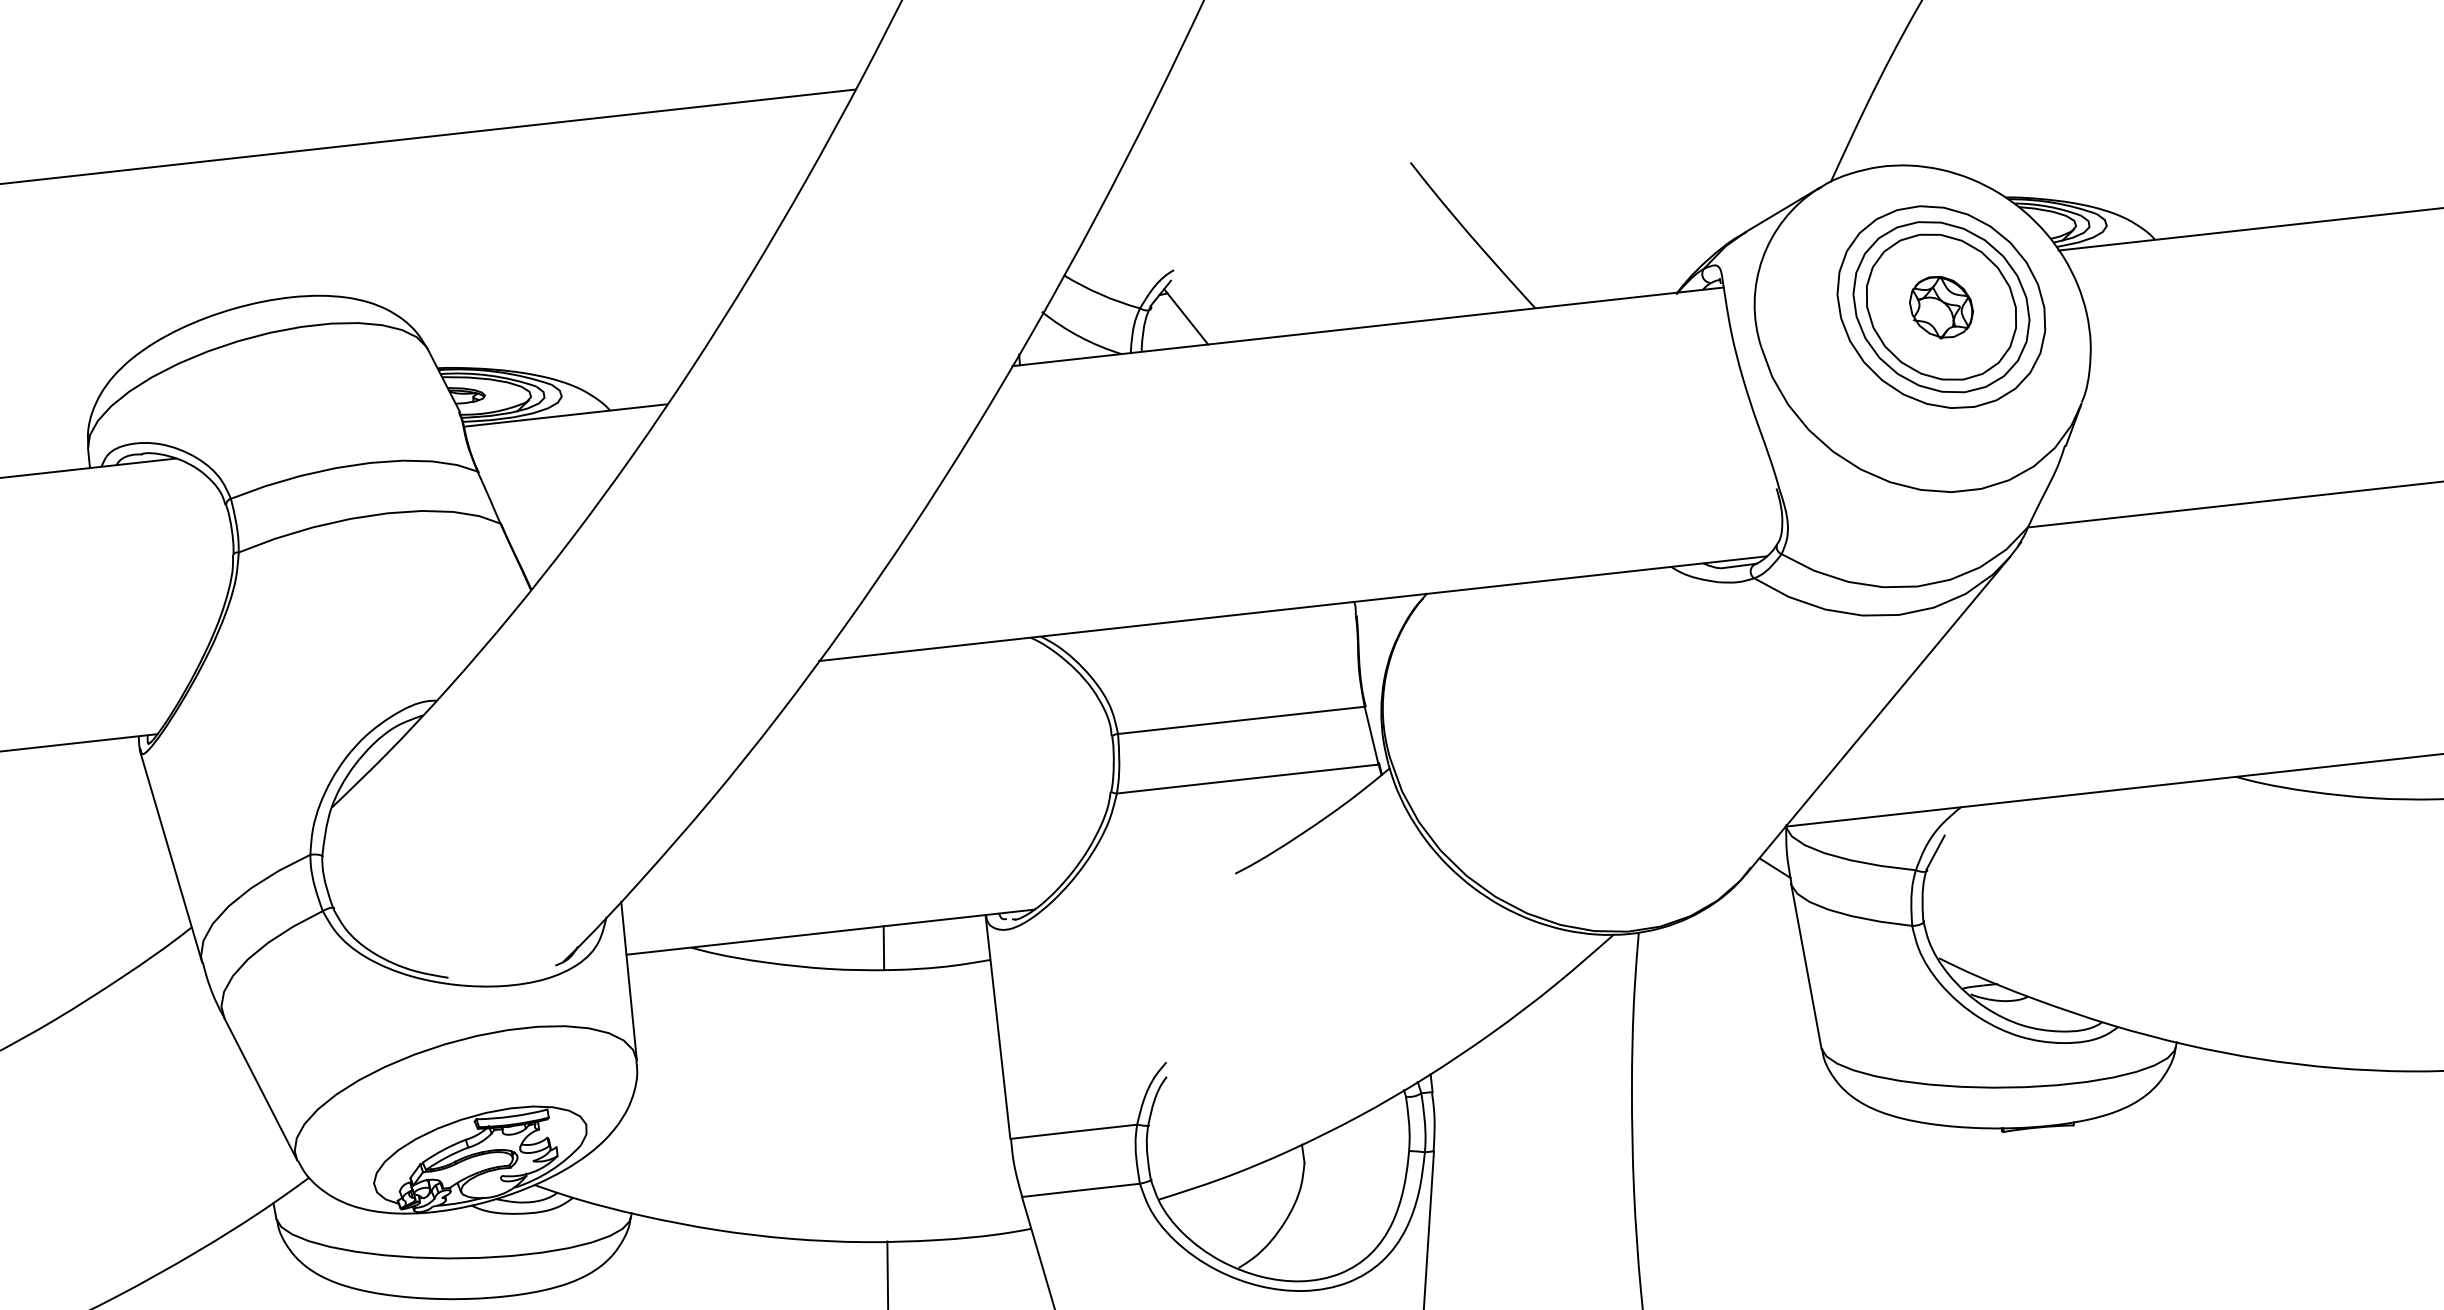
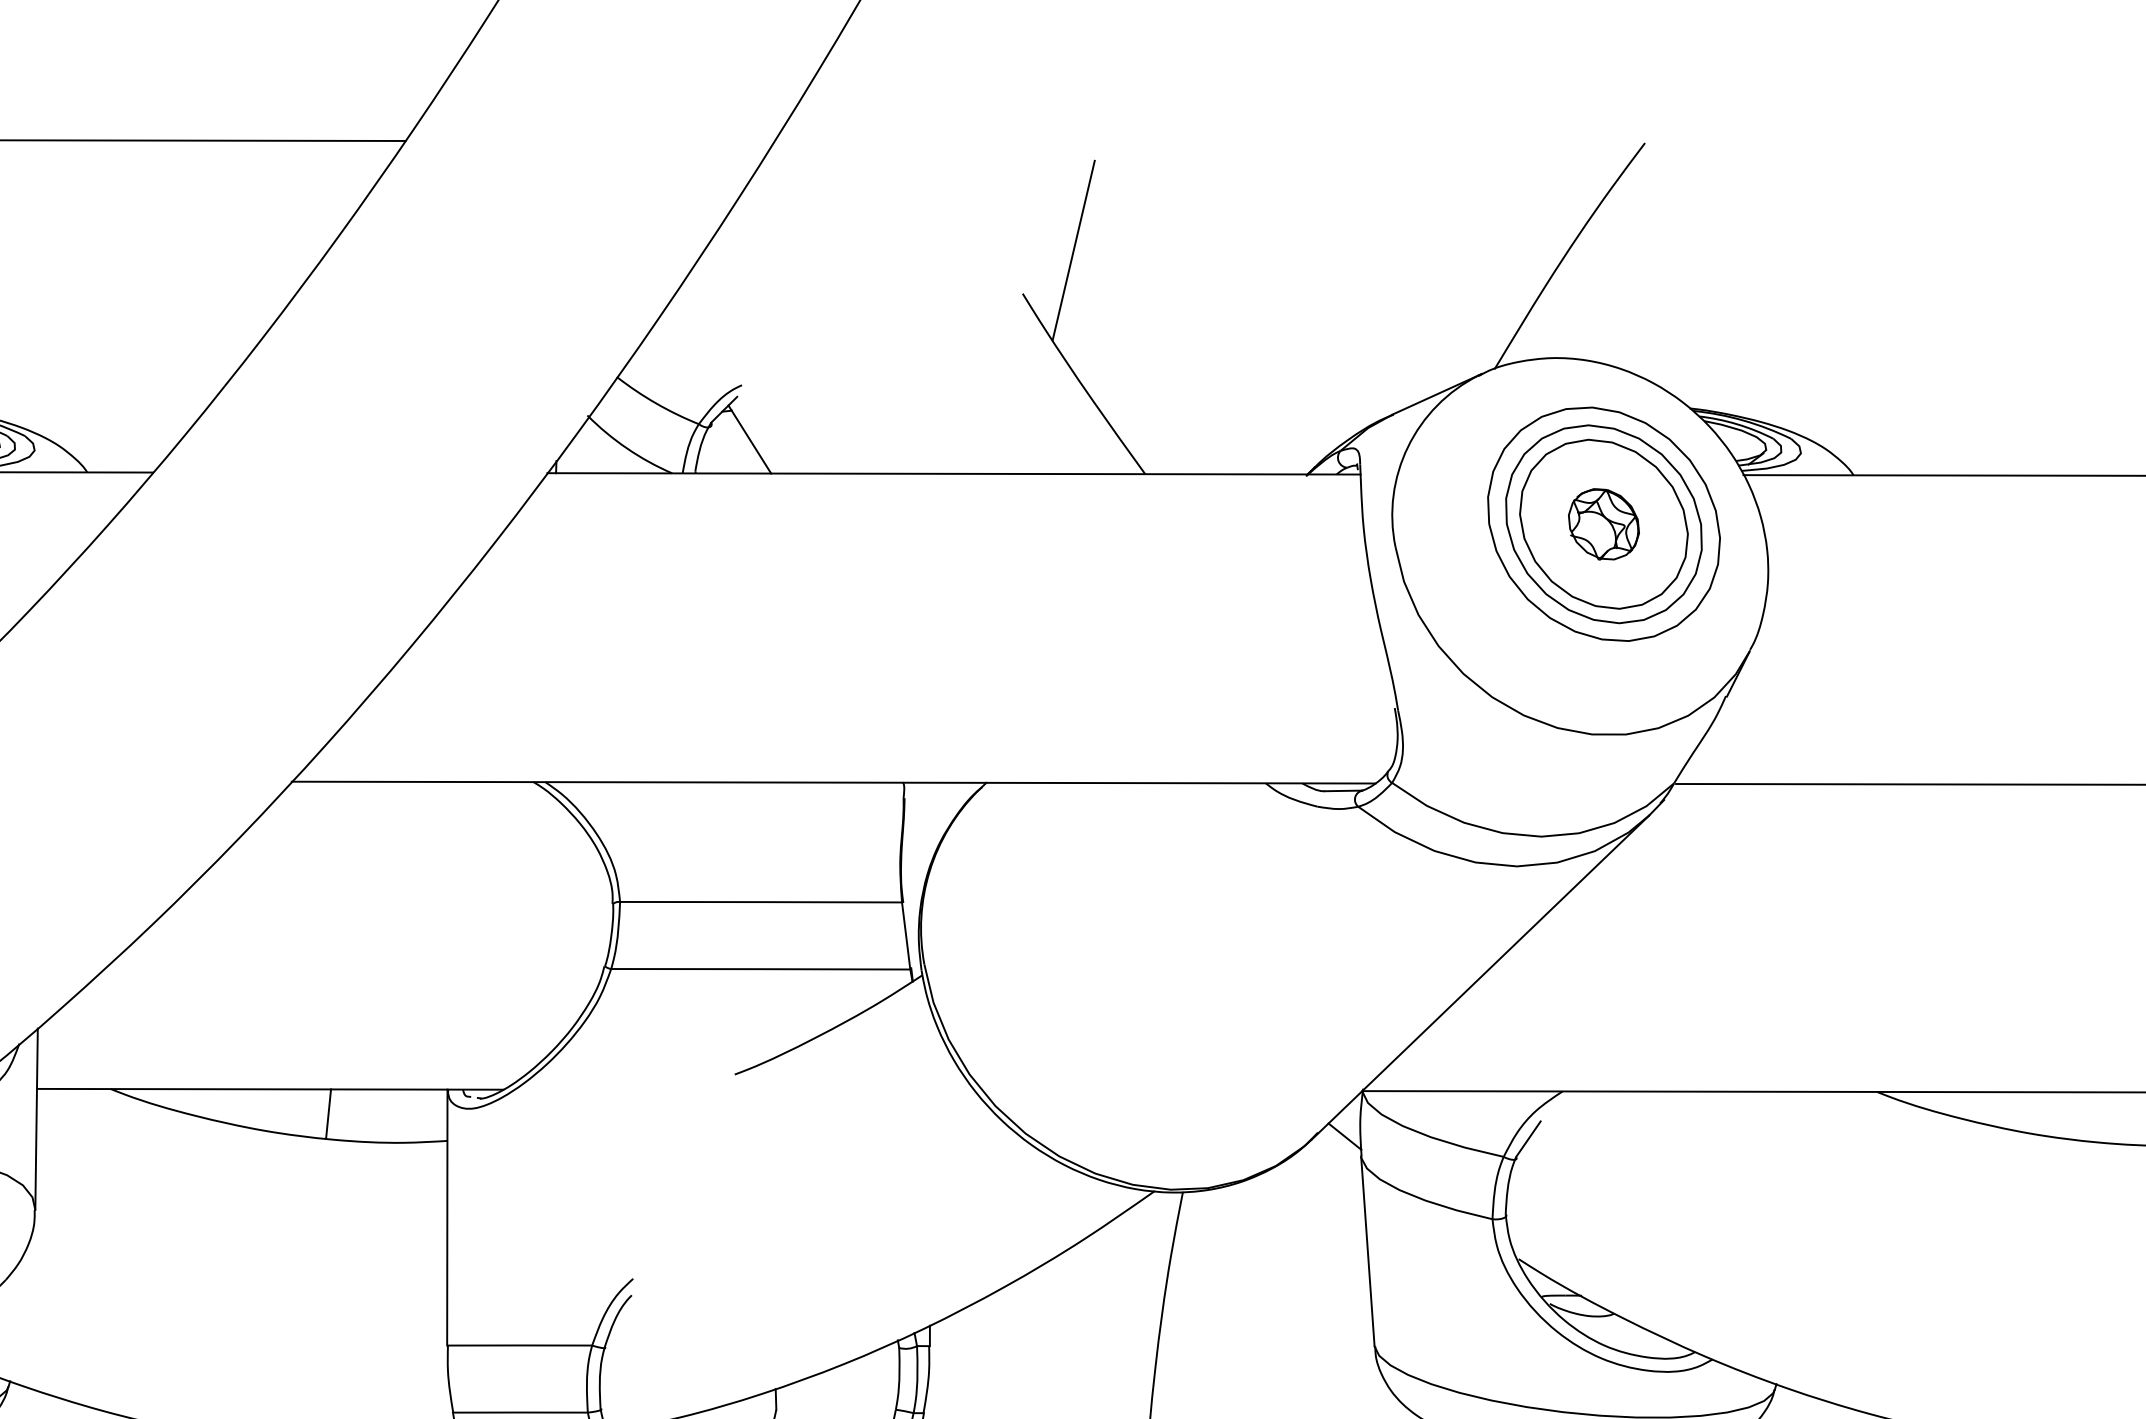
line: (1450, 119) -> (1073, 250), added

